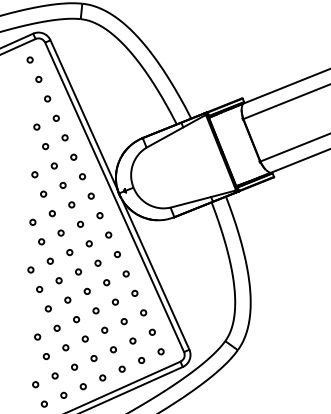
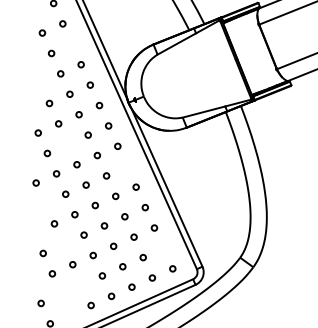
circle: (64, 137) -> (71, 43), removed
circle: (34, 174) -> (39, 82), removed
circle: (60, 232) -> (67, 143), removed
circle: (116, 254) -> (125, 166), removed
circle: (39, 288) -> (45, 202), removed
circle: (56, 327) -> (63, 243), removed
circle: (151, 331) -> (162, 247), removed
circle: (74, 366) -> (81, 284), removed
circle: (54, 375) -> (60, 293), removed
circle: (63, 394) -> (70, 313), removed

